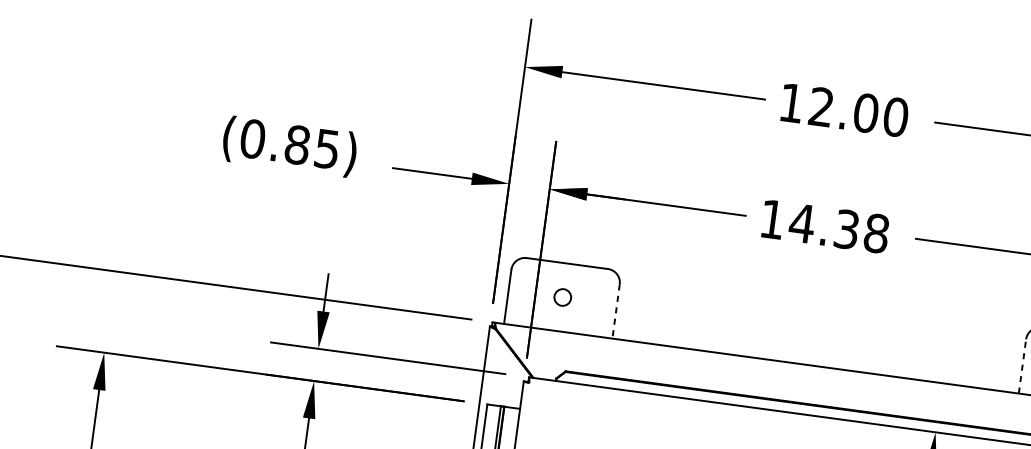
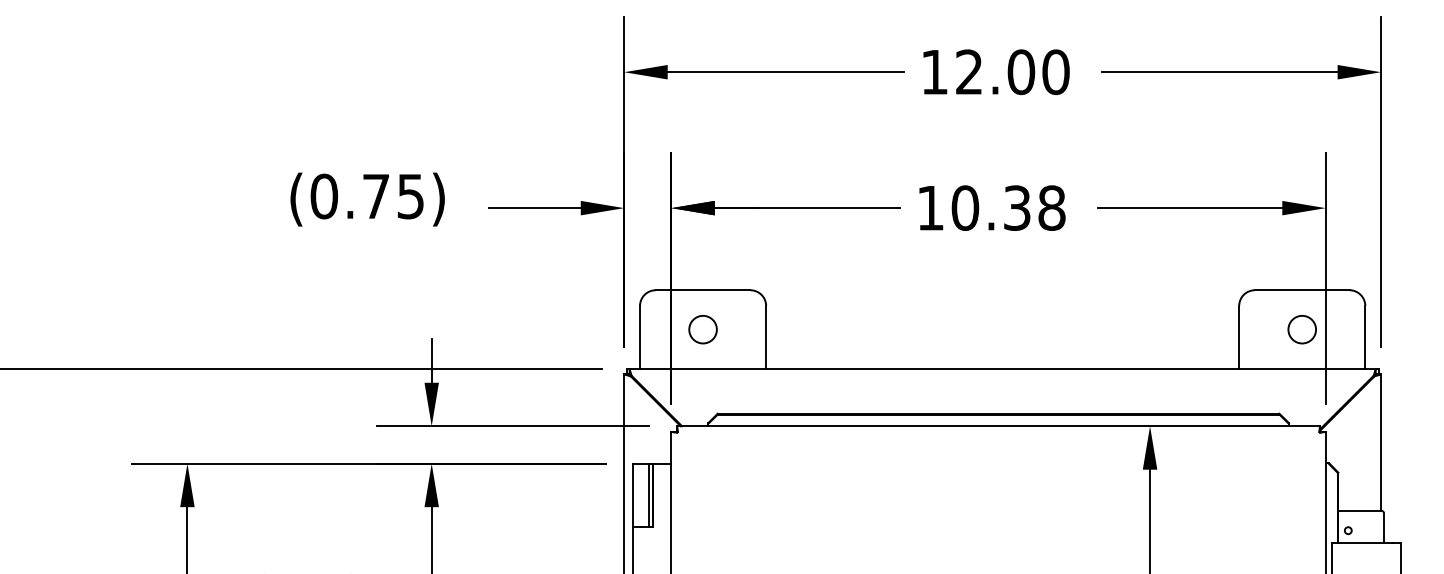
text: (296, 144) -> (375, 196), (0.85) -> (0.75)
text: (801, 222) -> (964, 207), 14.38 -> 10.38
circle: (562, 297) -> (702, 329), size x1.43
line: (616, 311) -> (766, 337), dashed -> solid
line: (1022, 366) -> (1239, 337), dashed -> solid

